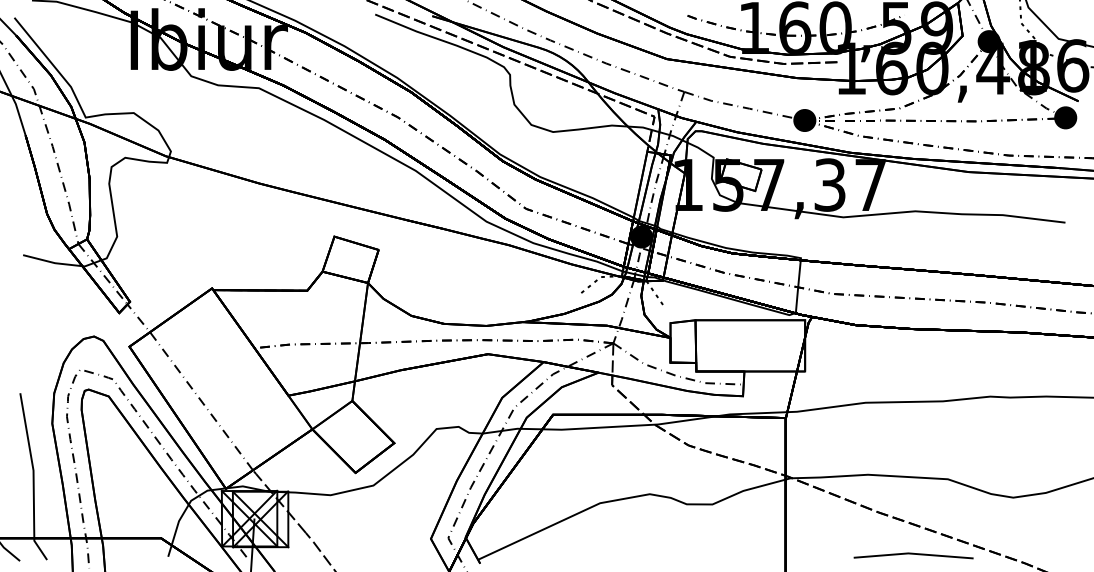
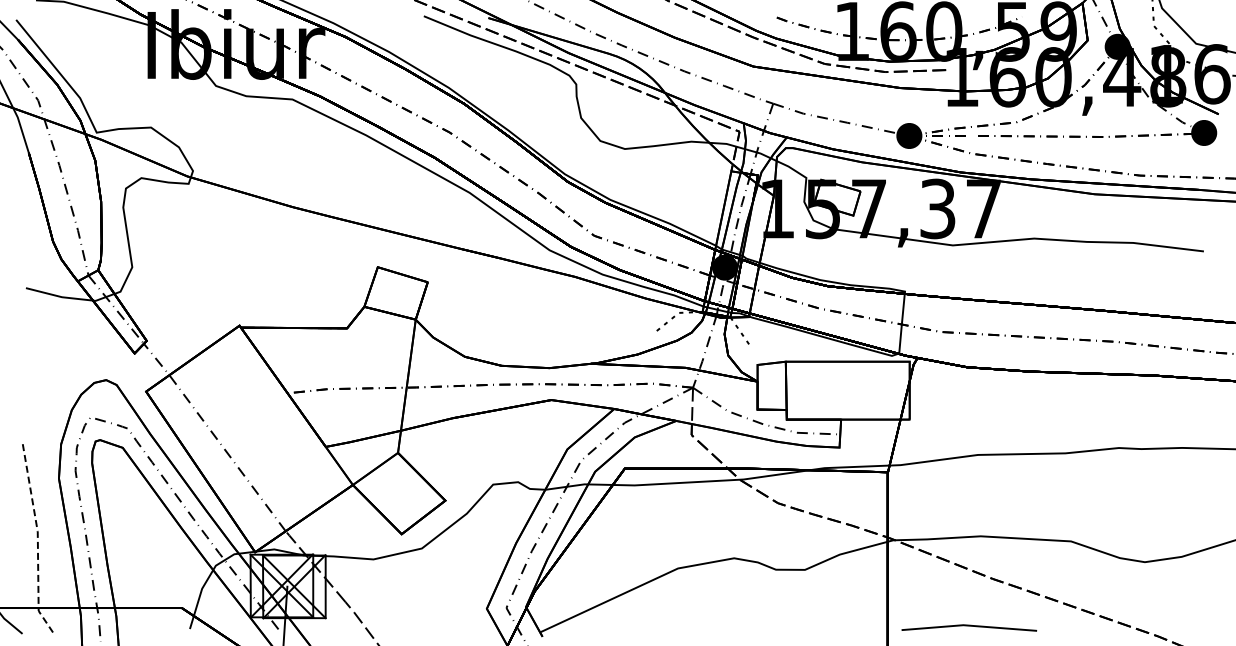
line: (33, 478) -> (37, 540), solid -> dashed
line: (913, 554) -> (969, 626), moved

